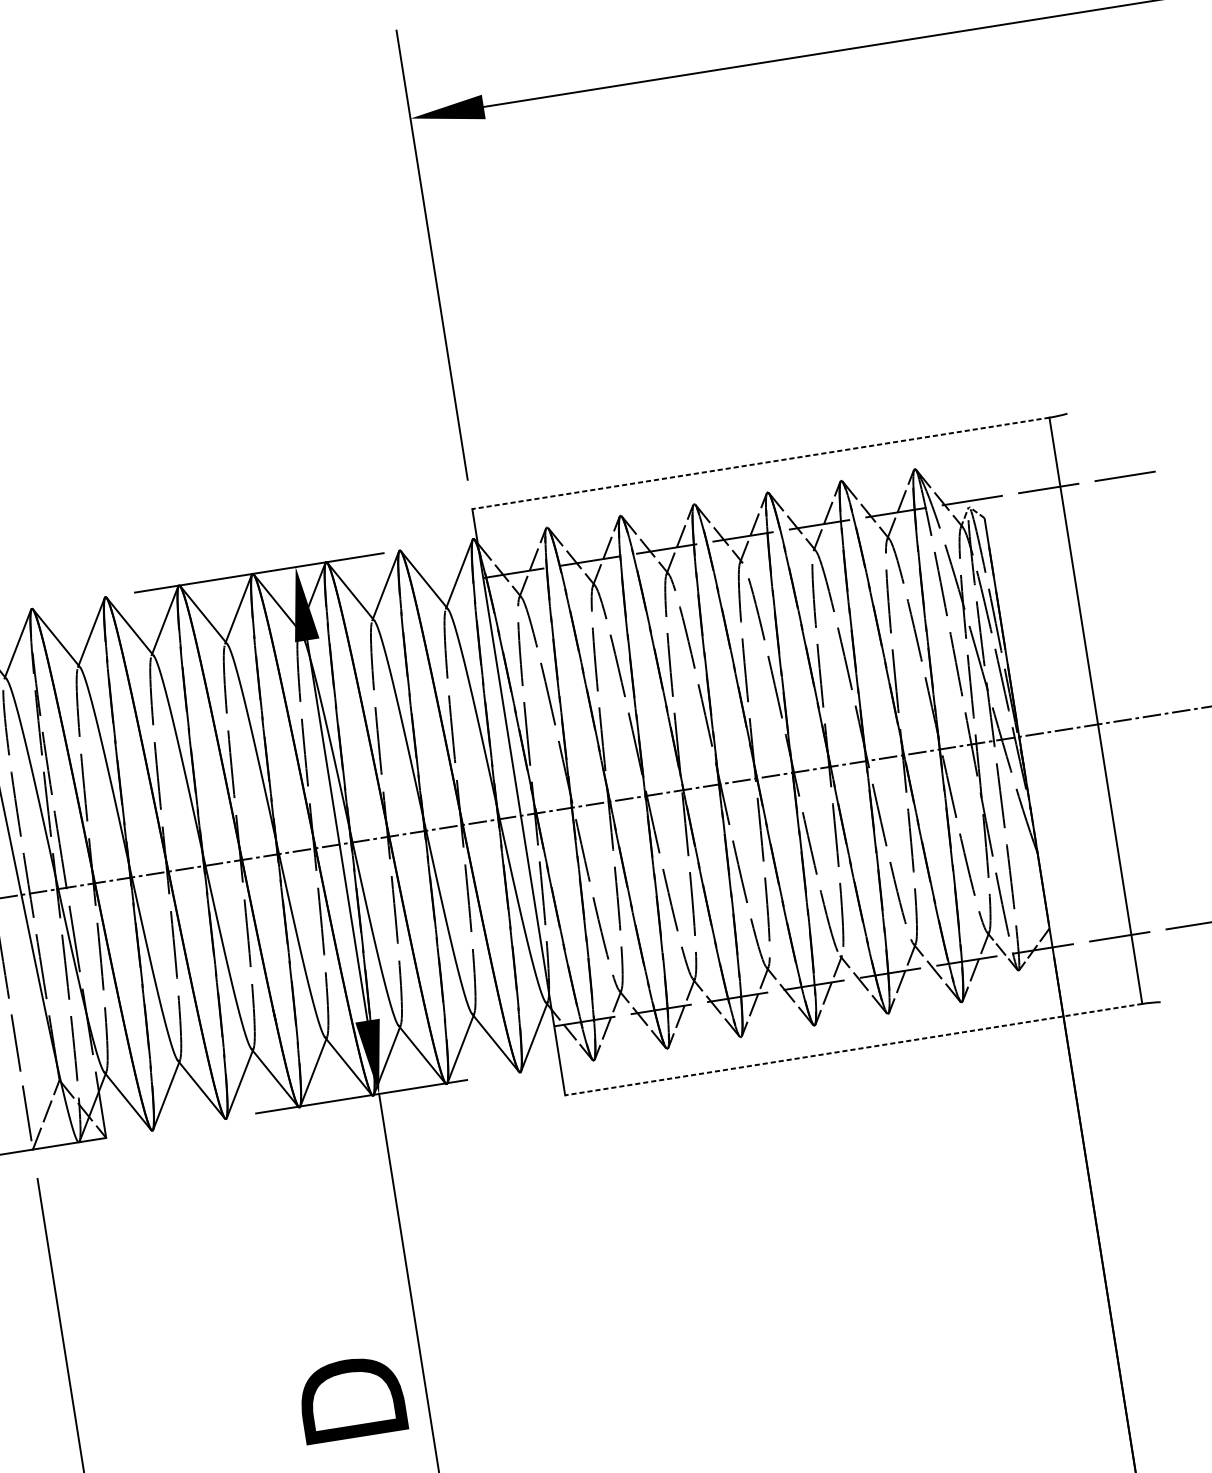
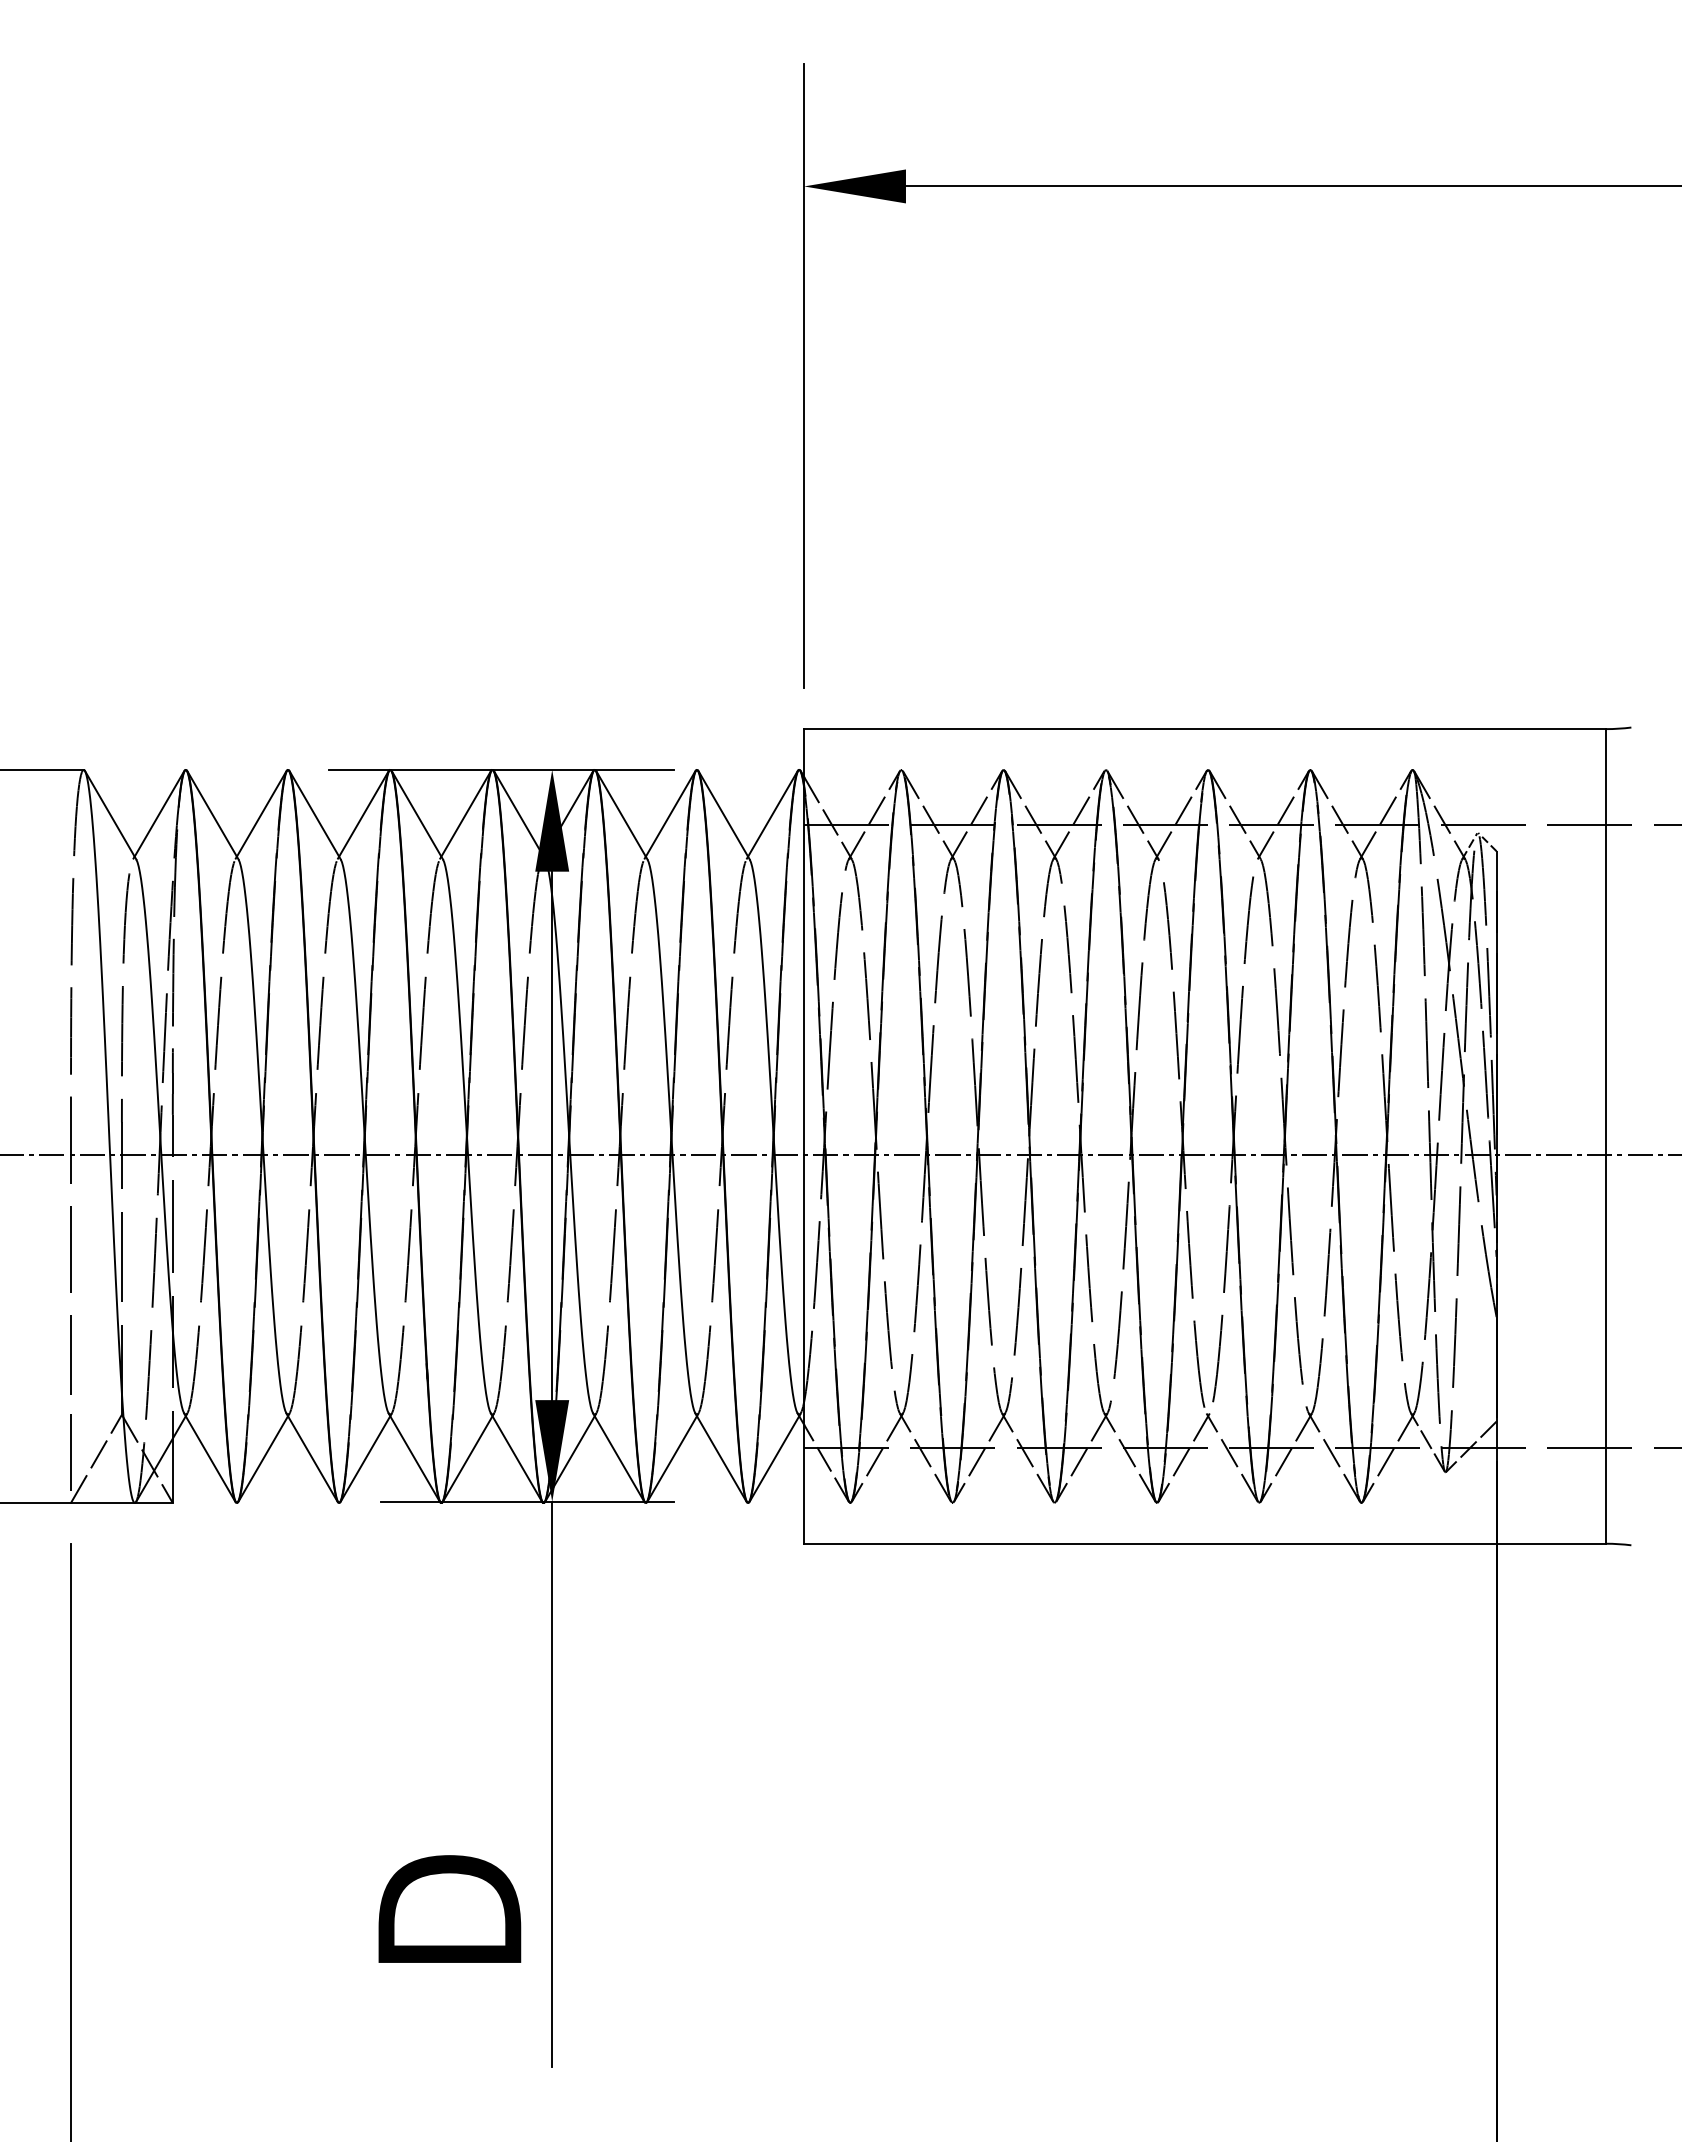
line: (761, 463) -> (1205, 729), dashed -> solid
line: (853, 1049) -> (1205, 1543), dashed -> solid

